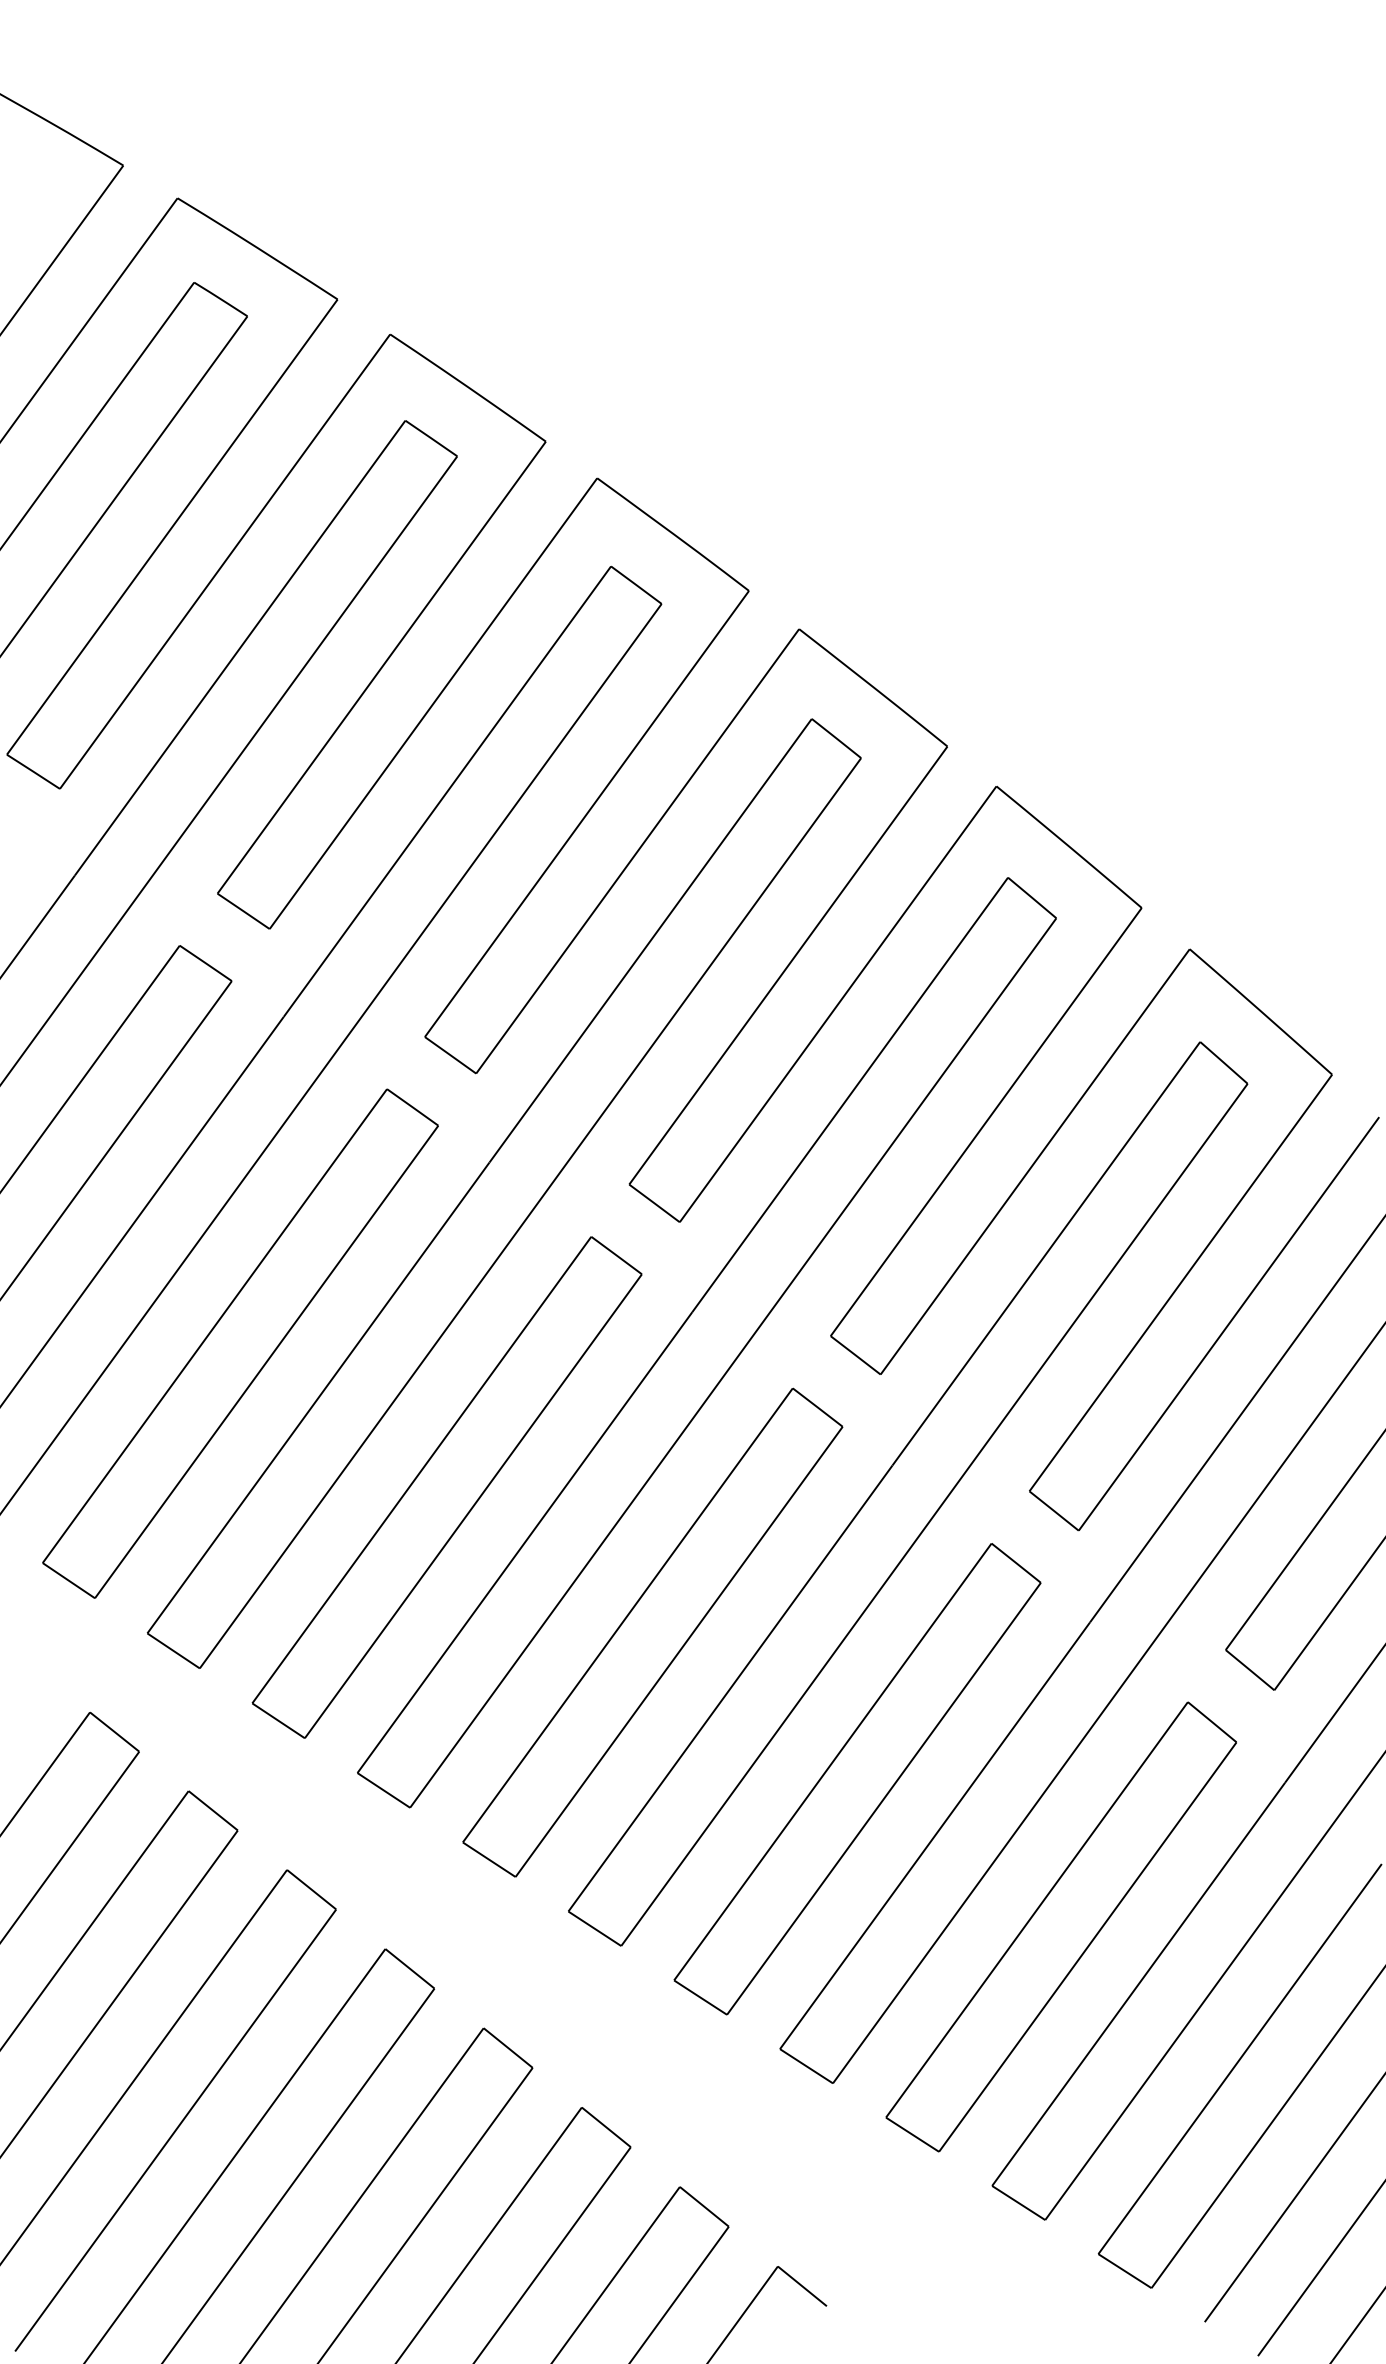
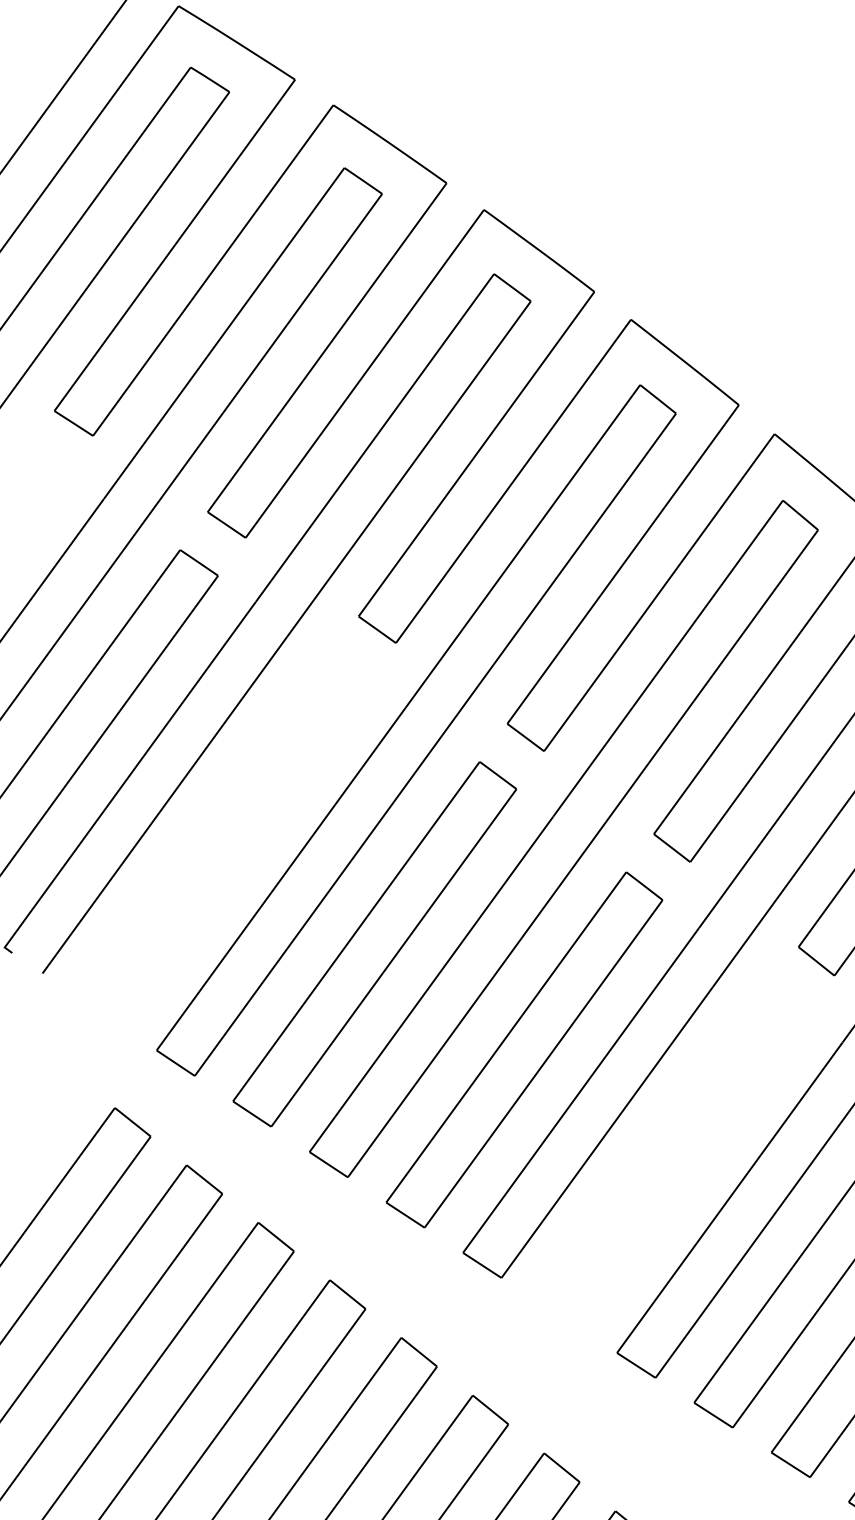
part: (240, 1343) -> (224, 839), removed
part: (857, 1779) -> (673, 1156), removed

